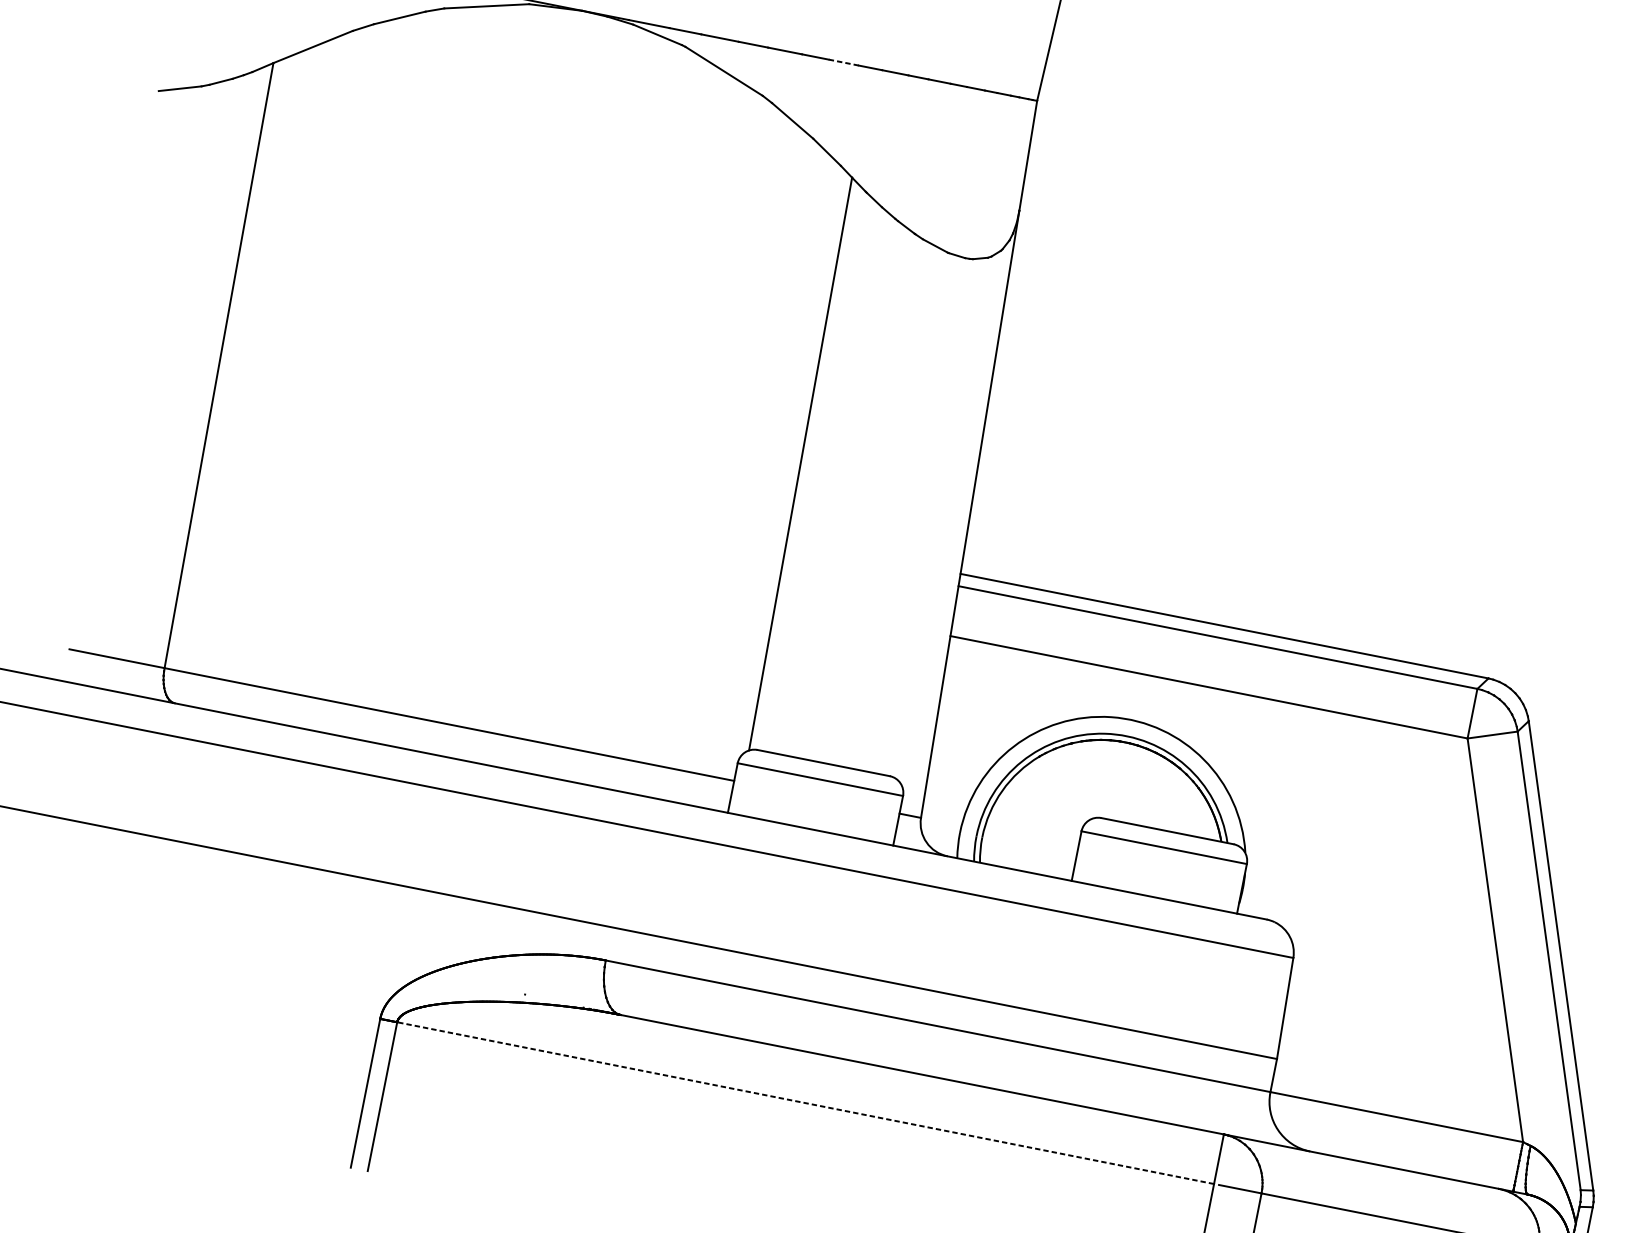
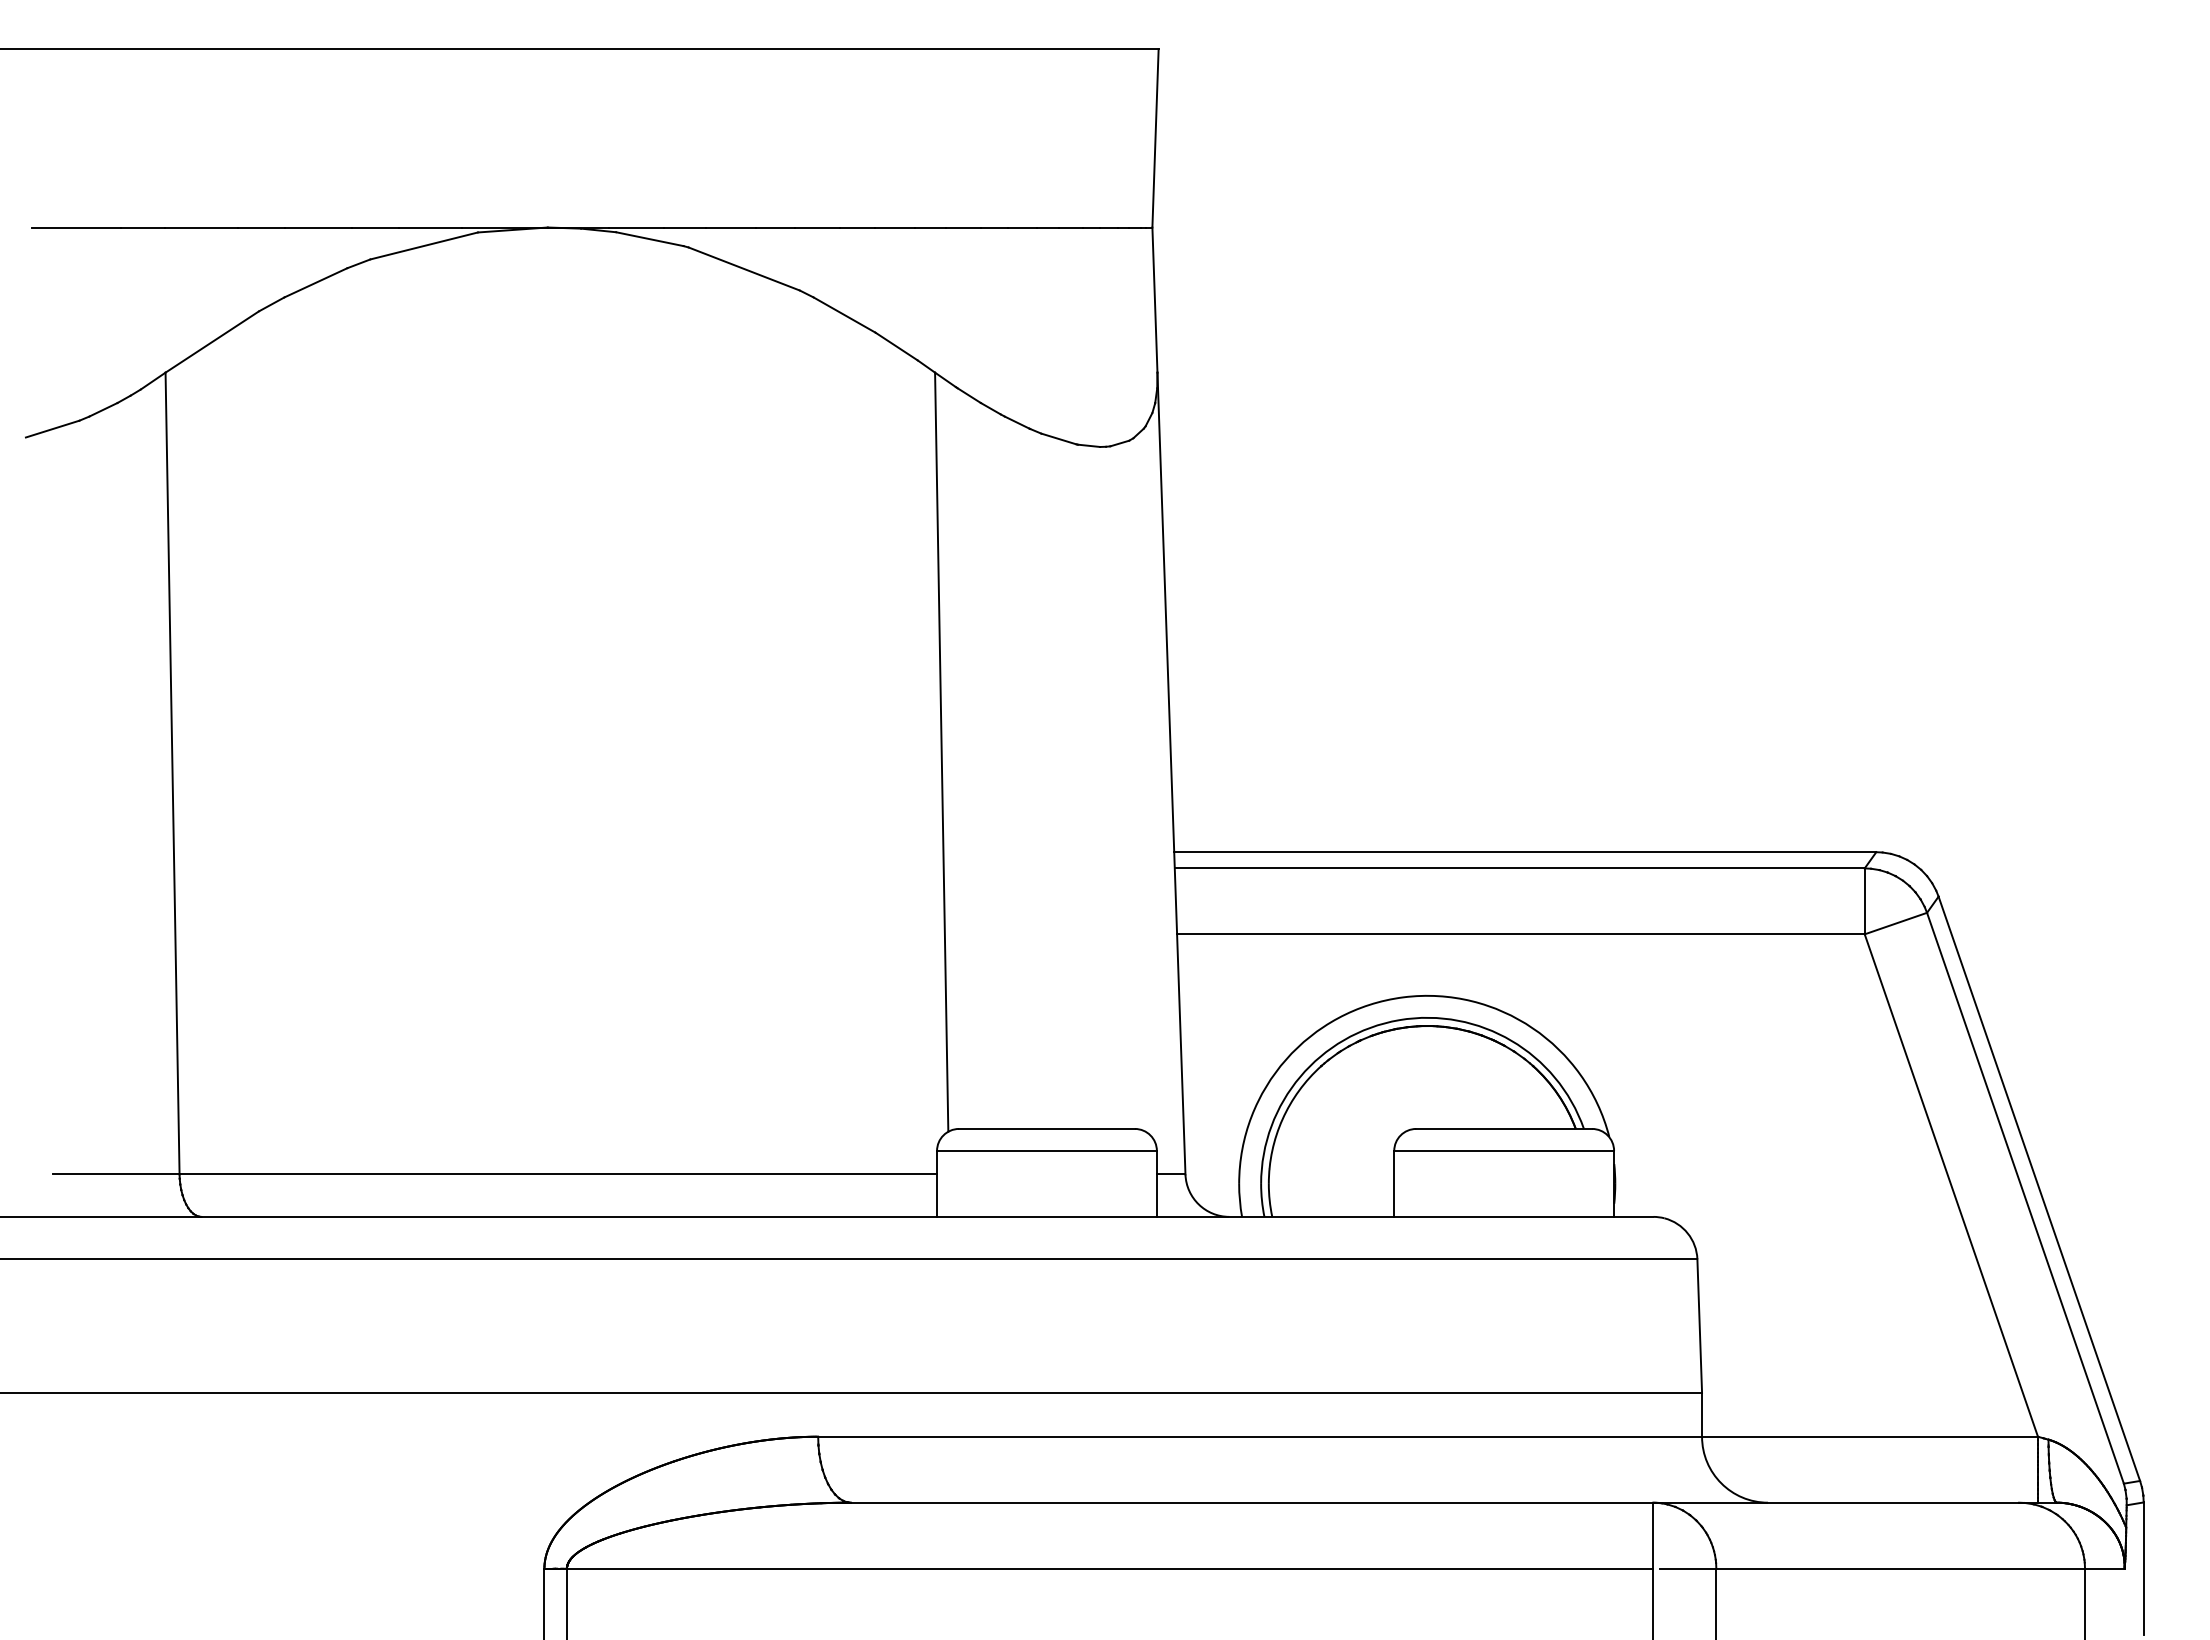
line: (843, 62) -> (894, 227), dashed -> solid
line: (805, 1102) -> (1109, 1568), dashed -> solid

